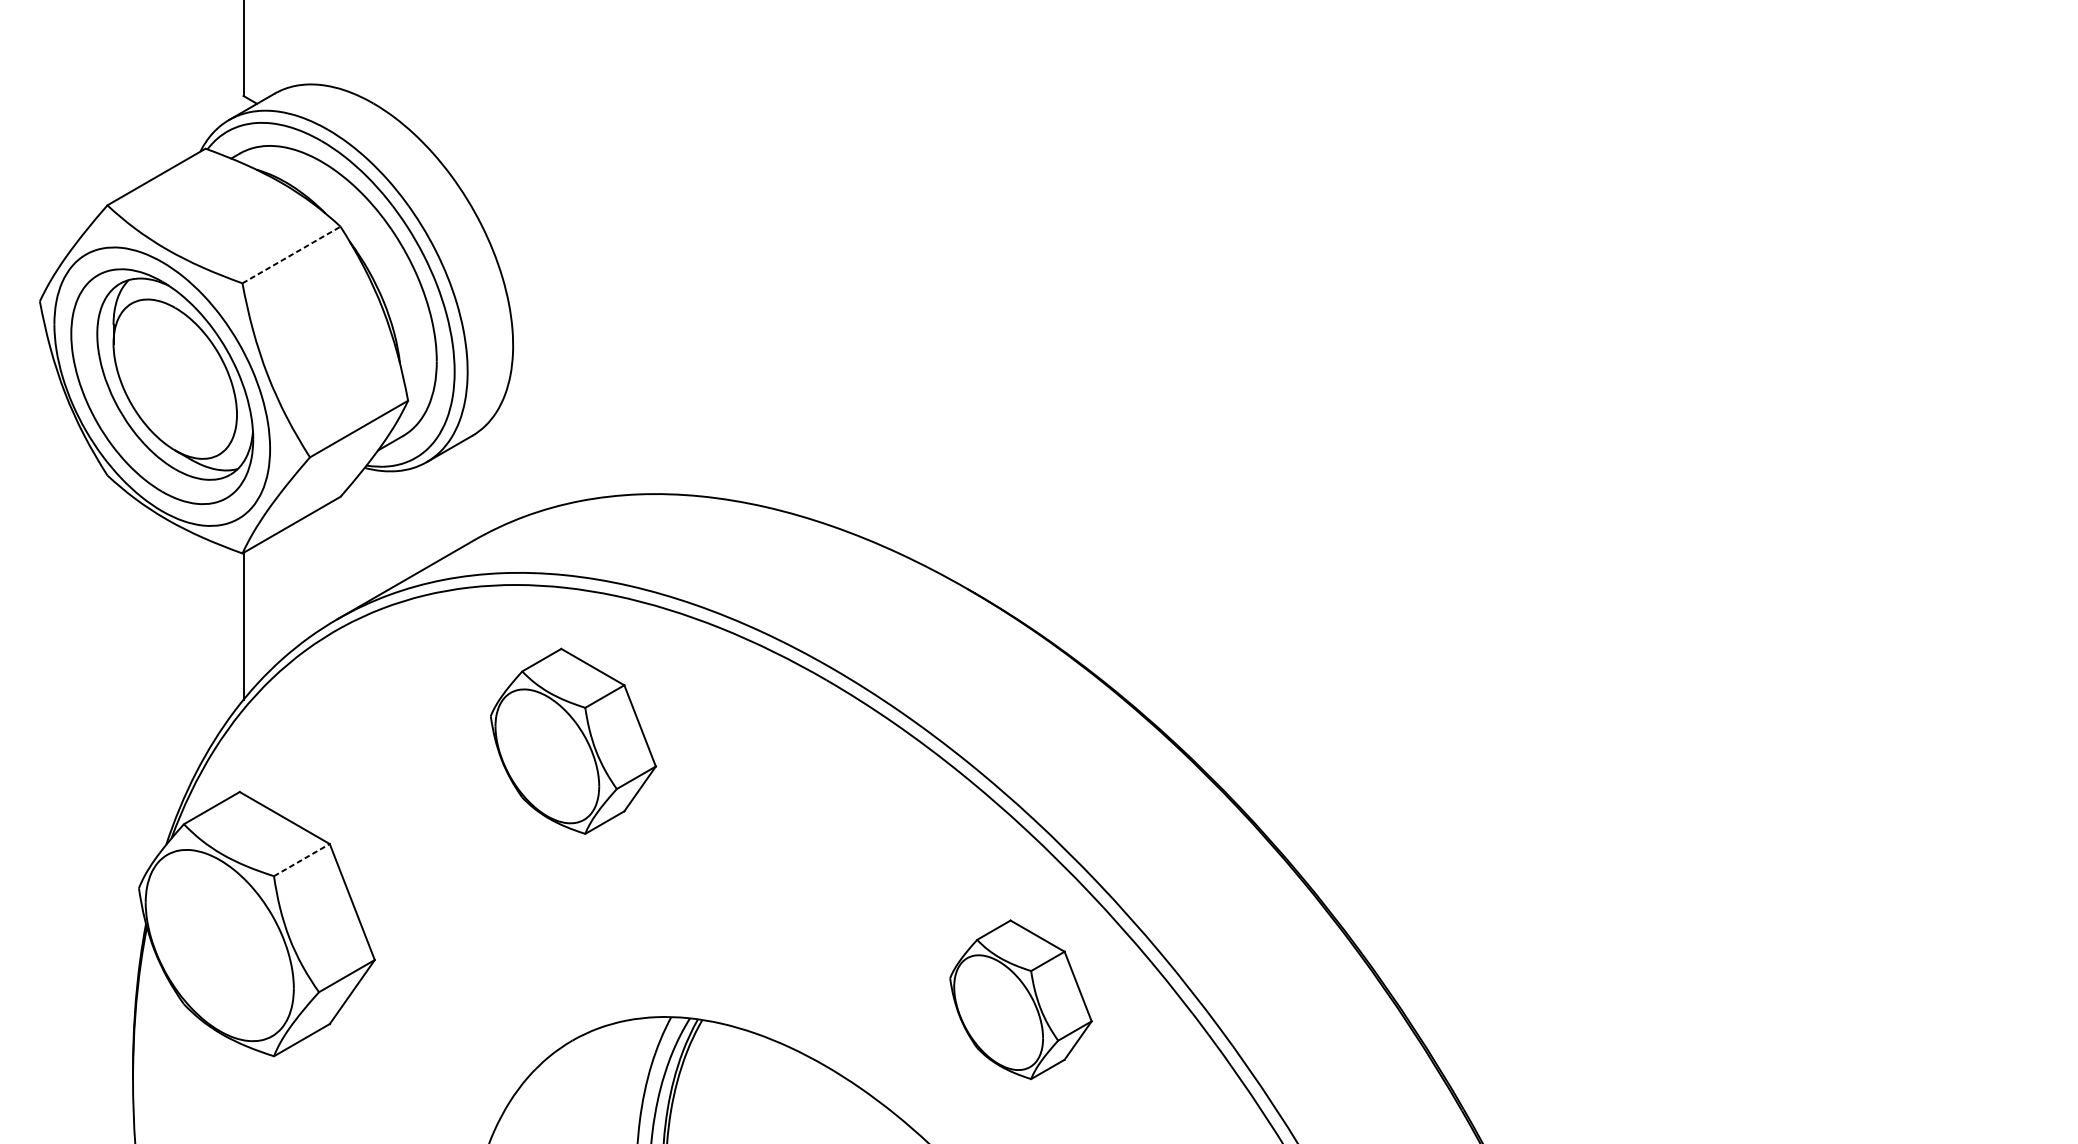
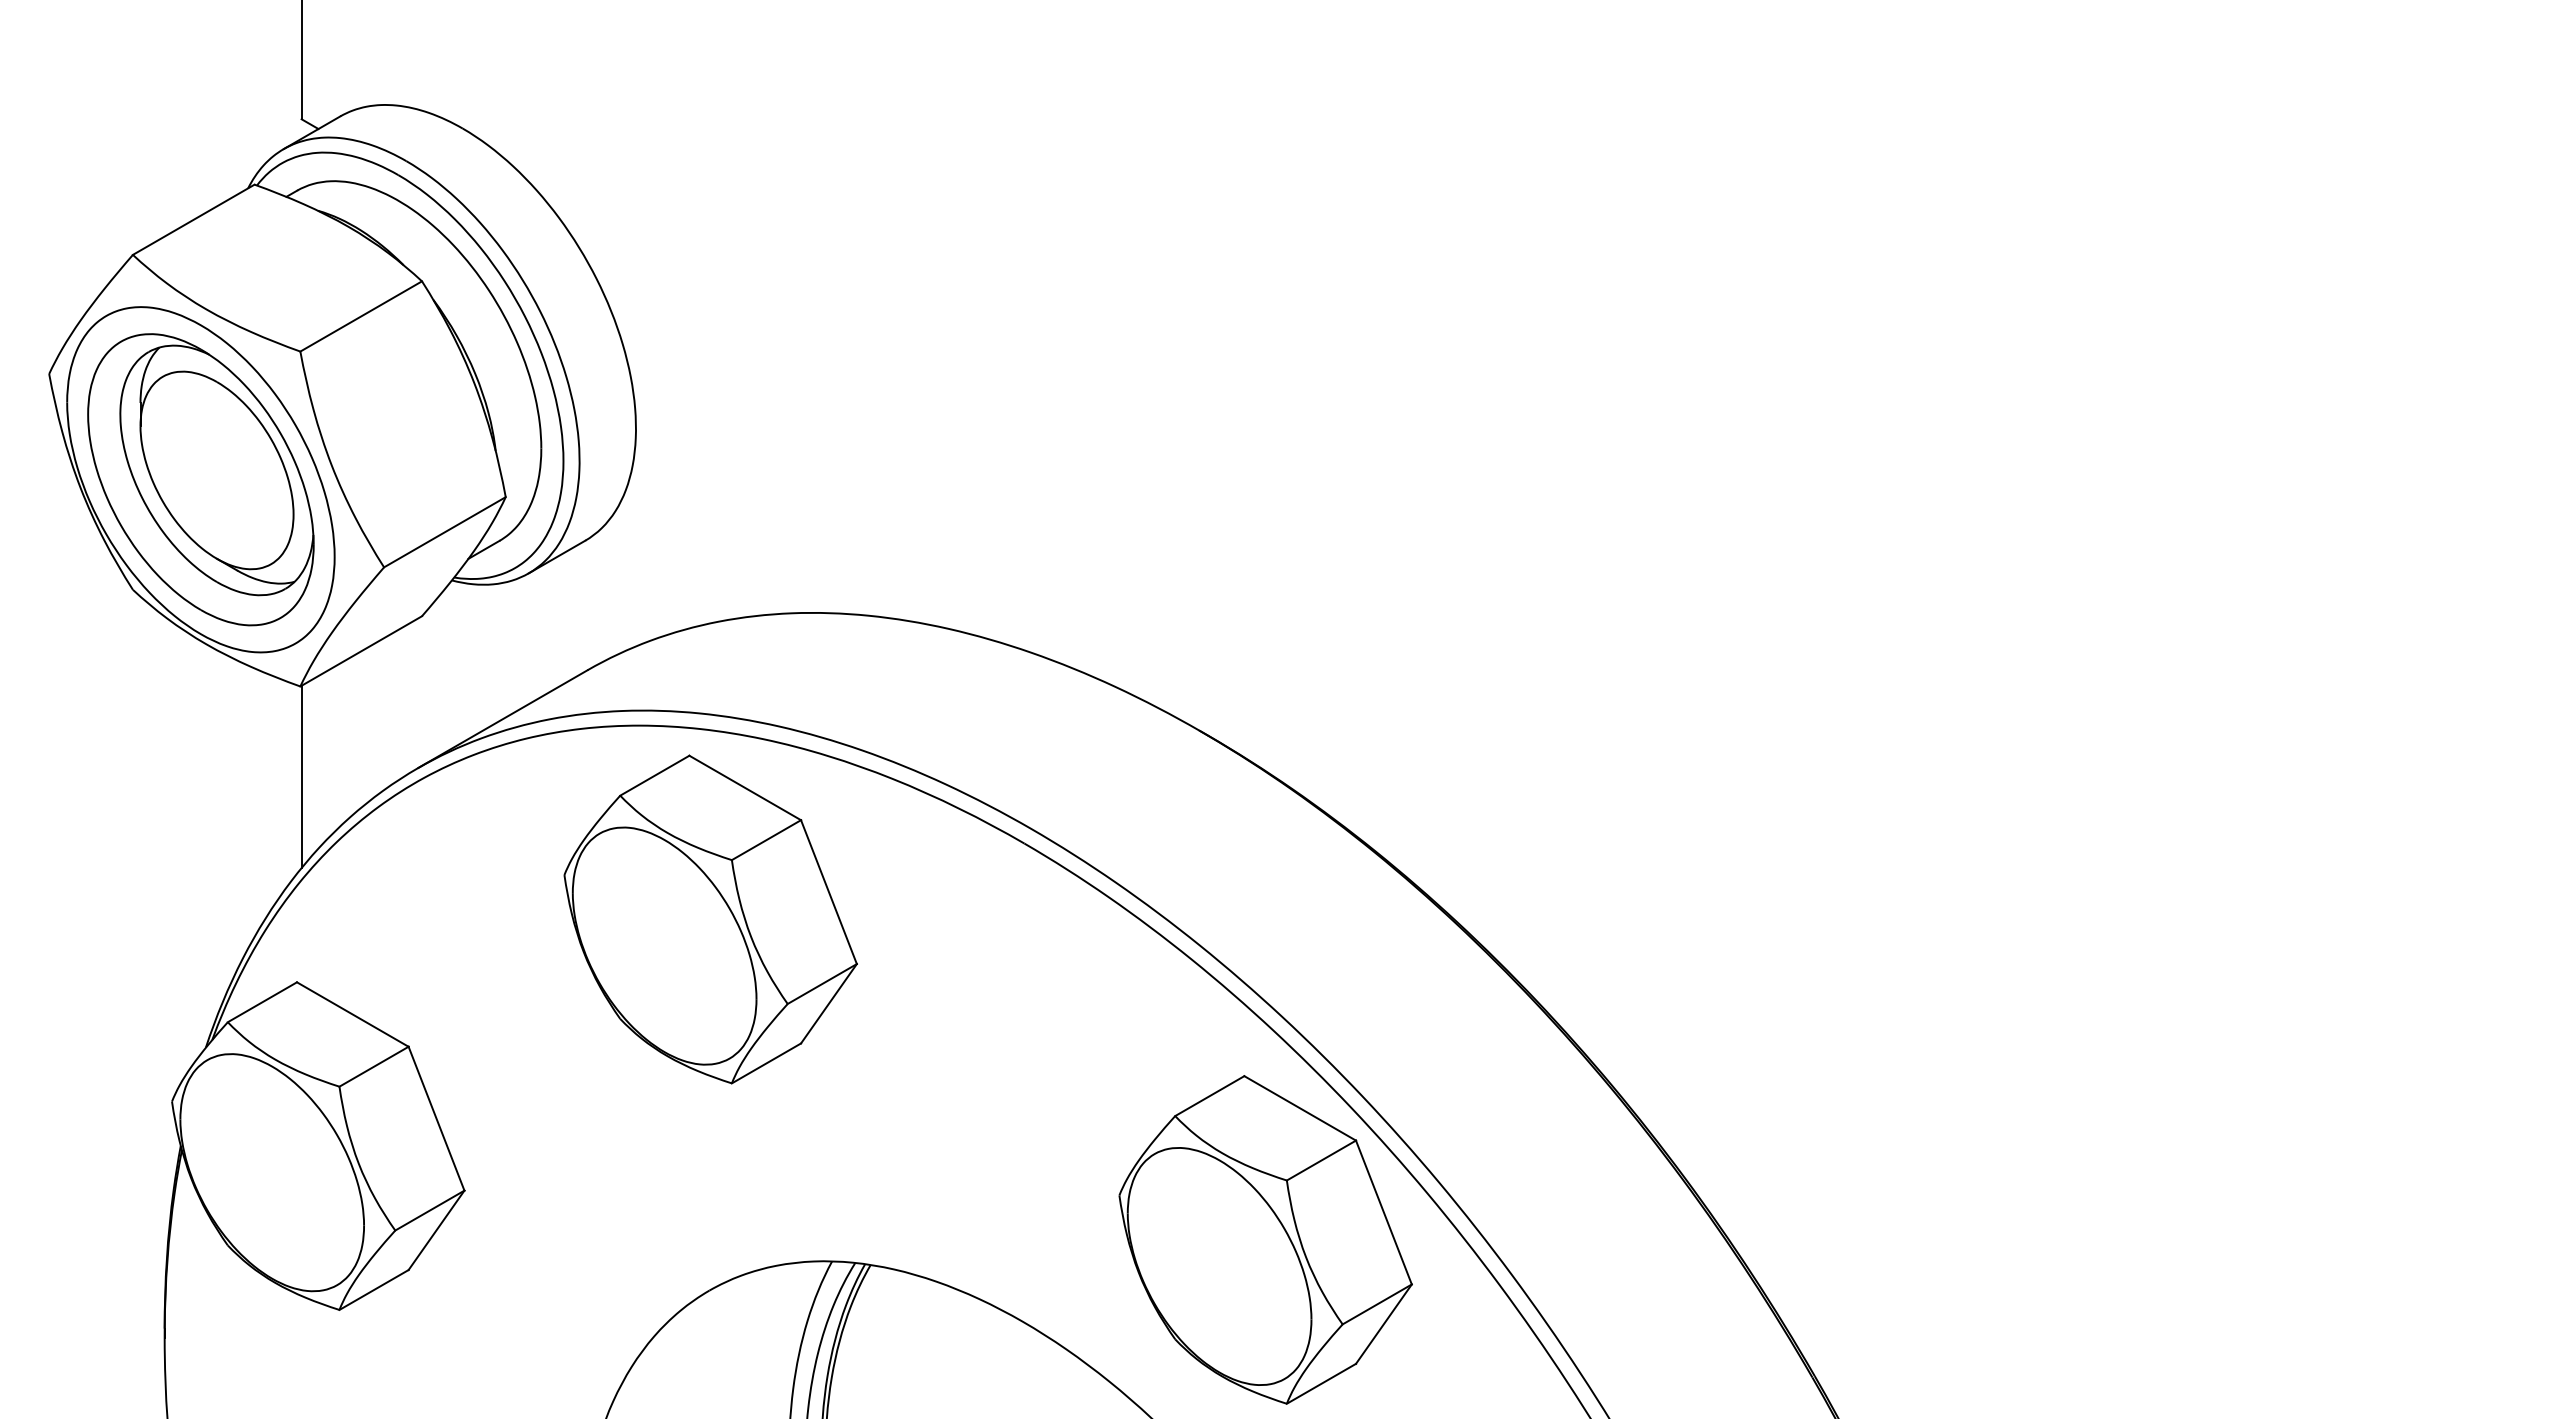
line: (291, 255) -> (361, 316), dashed -> solid
part: (573, 741) -> (710, 919), size x1.43
line: (302, 859) -> (374, 1066), dashed -> solid
part: (1020, 999) -> (1265, 1239), size x1.67

